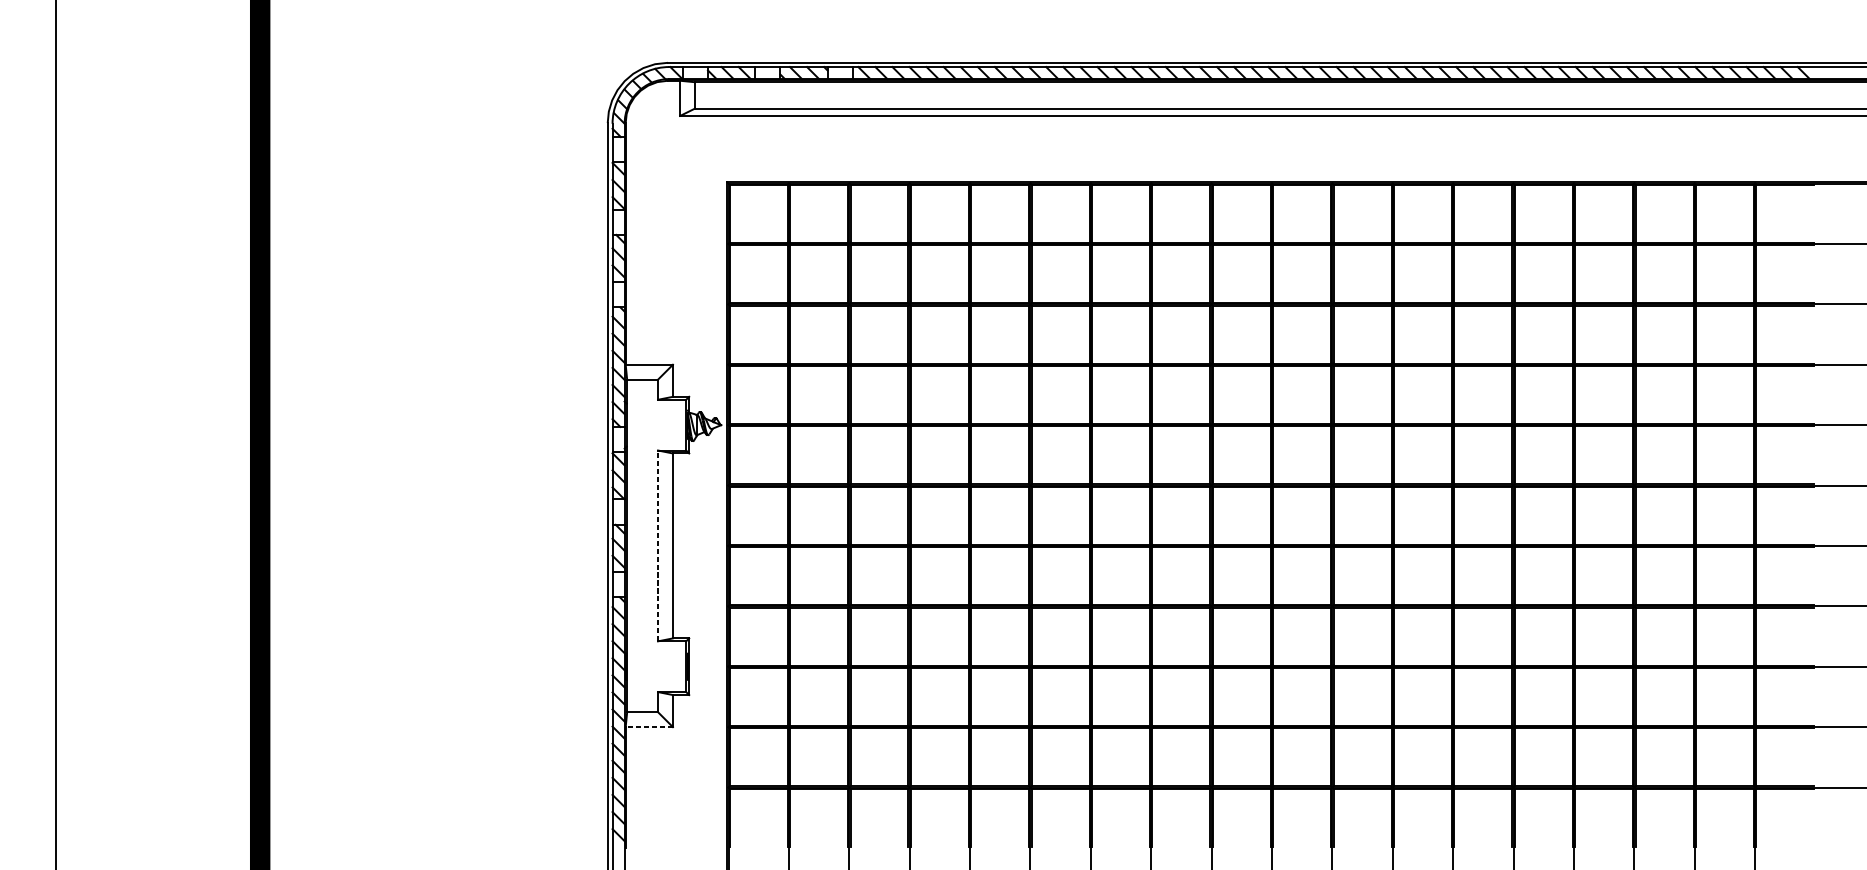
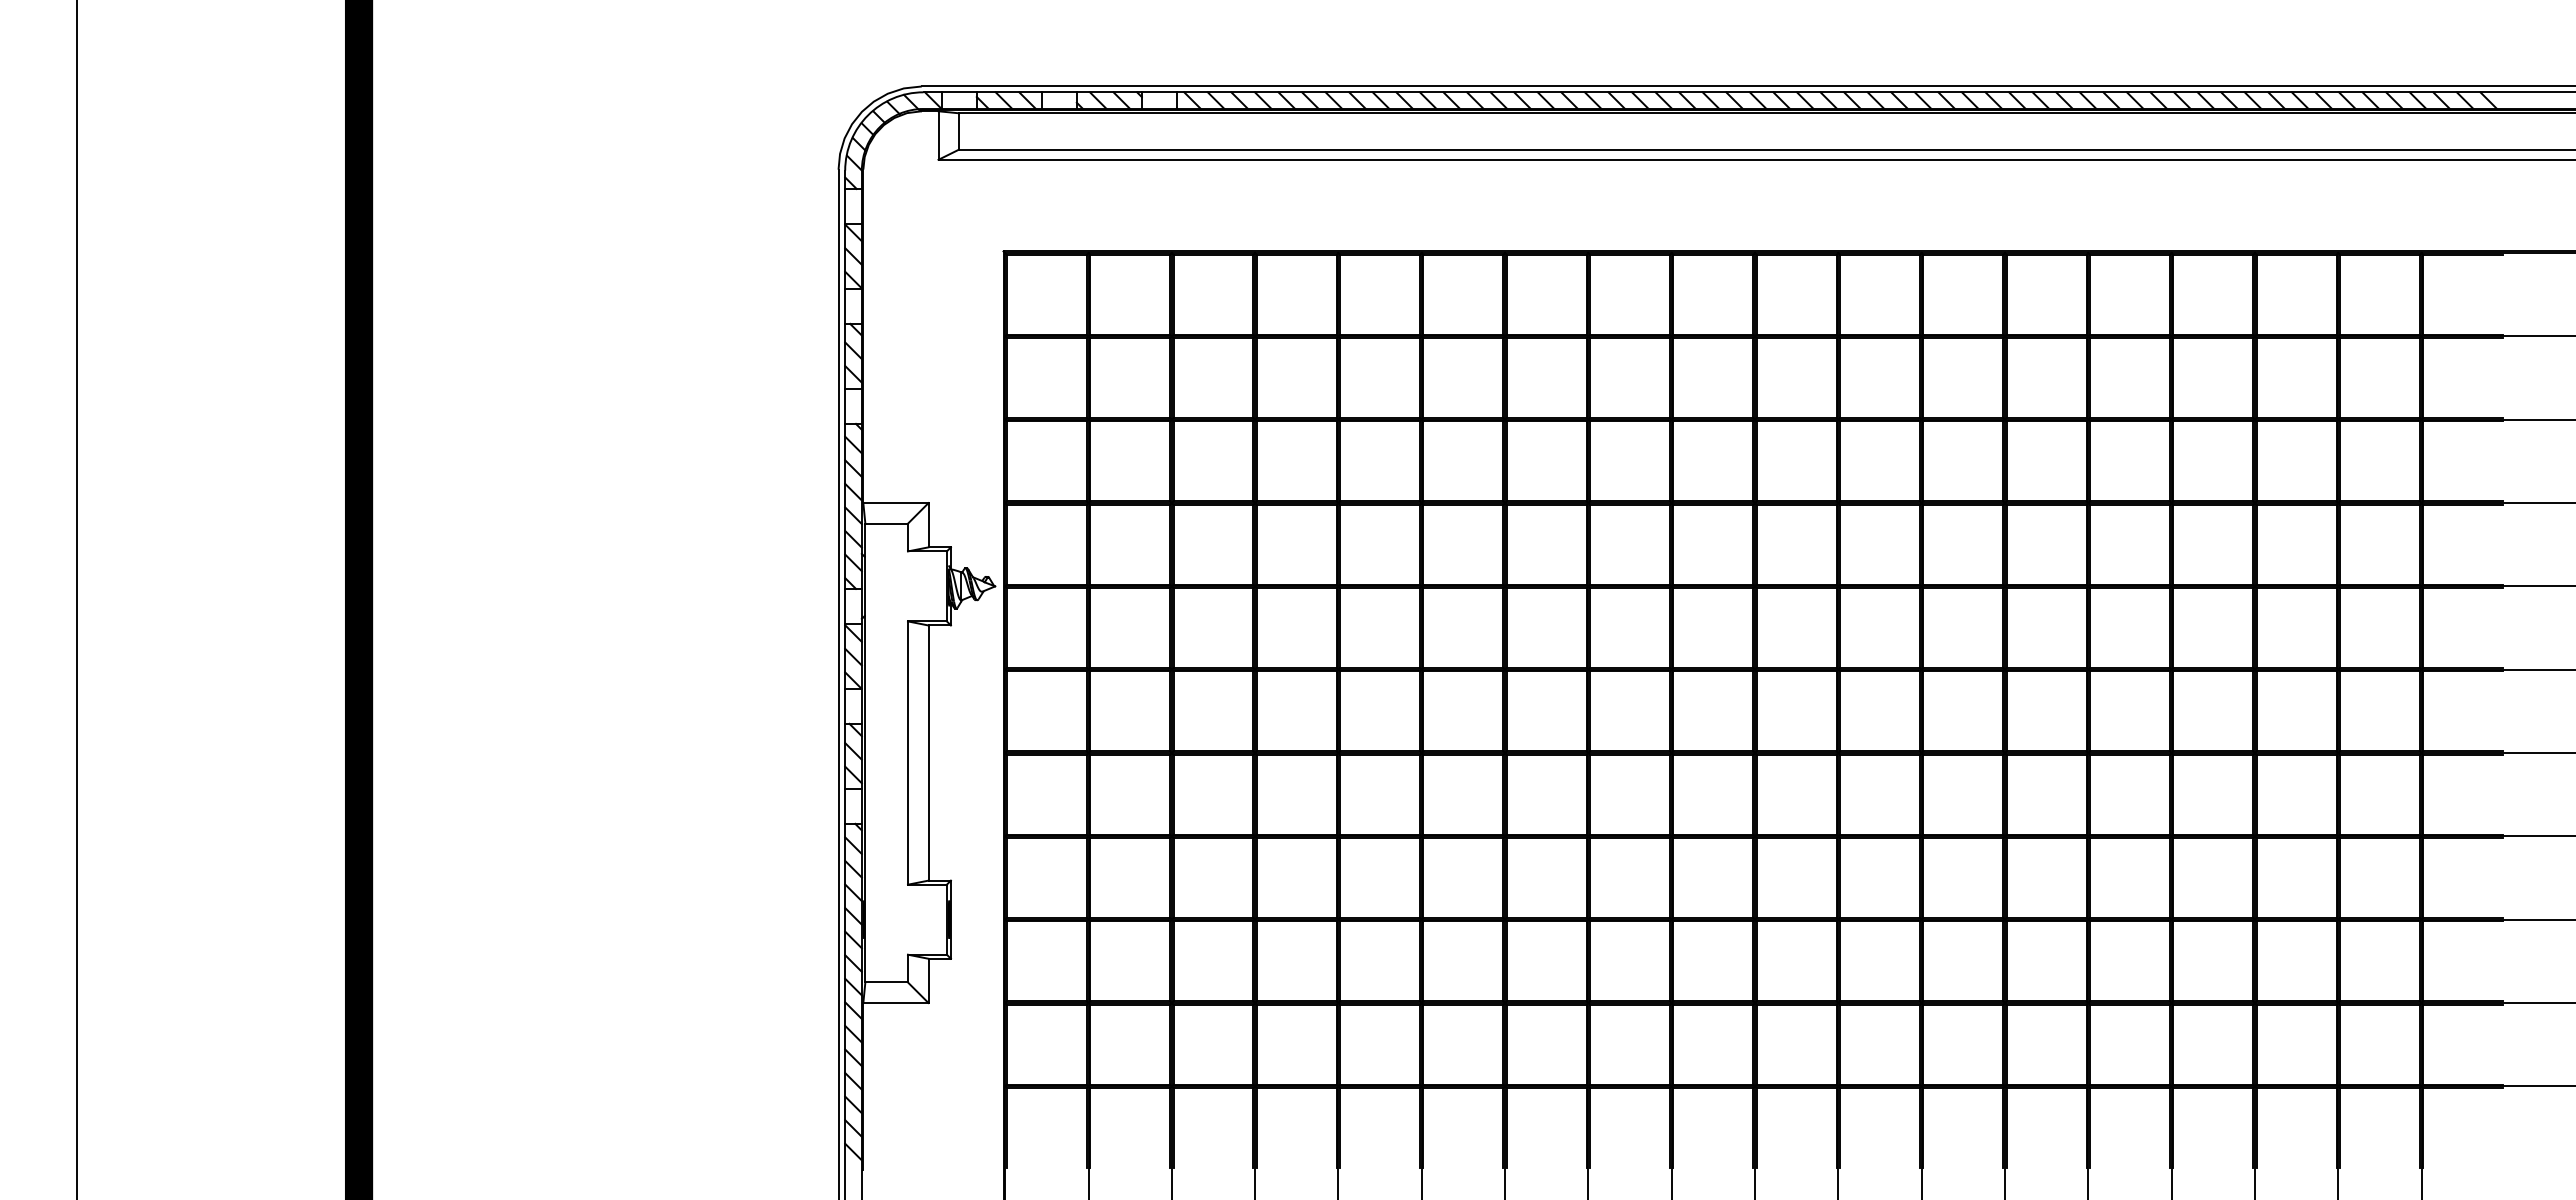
line: (657, 546) -> (907, 753), dashed -> solid
line: (649, 727) -> (895, 1003), dashed -> solid

